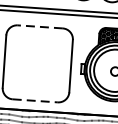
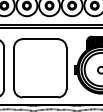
line: (40, 27) -> (40, 39), dashed -> solid
line: (35, 100) -> (40, 97), dashed -> solid

